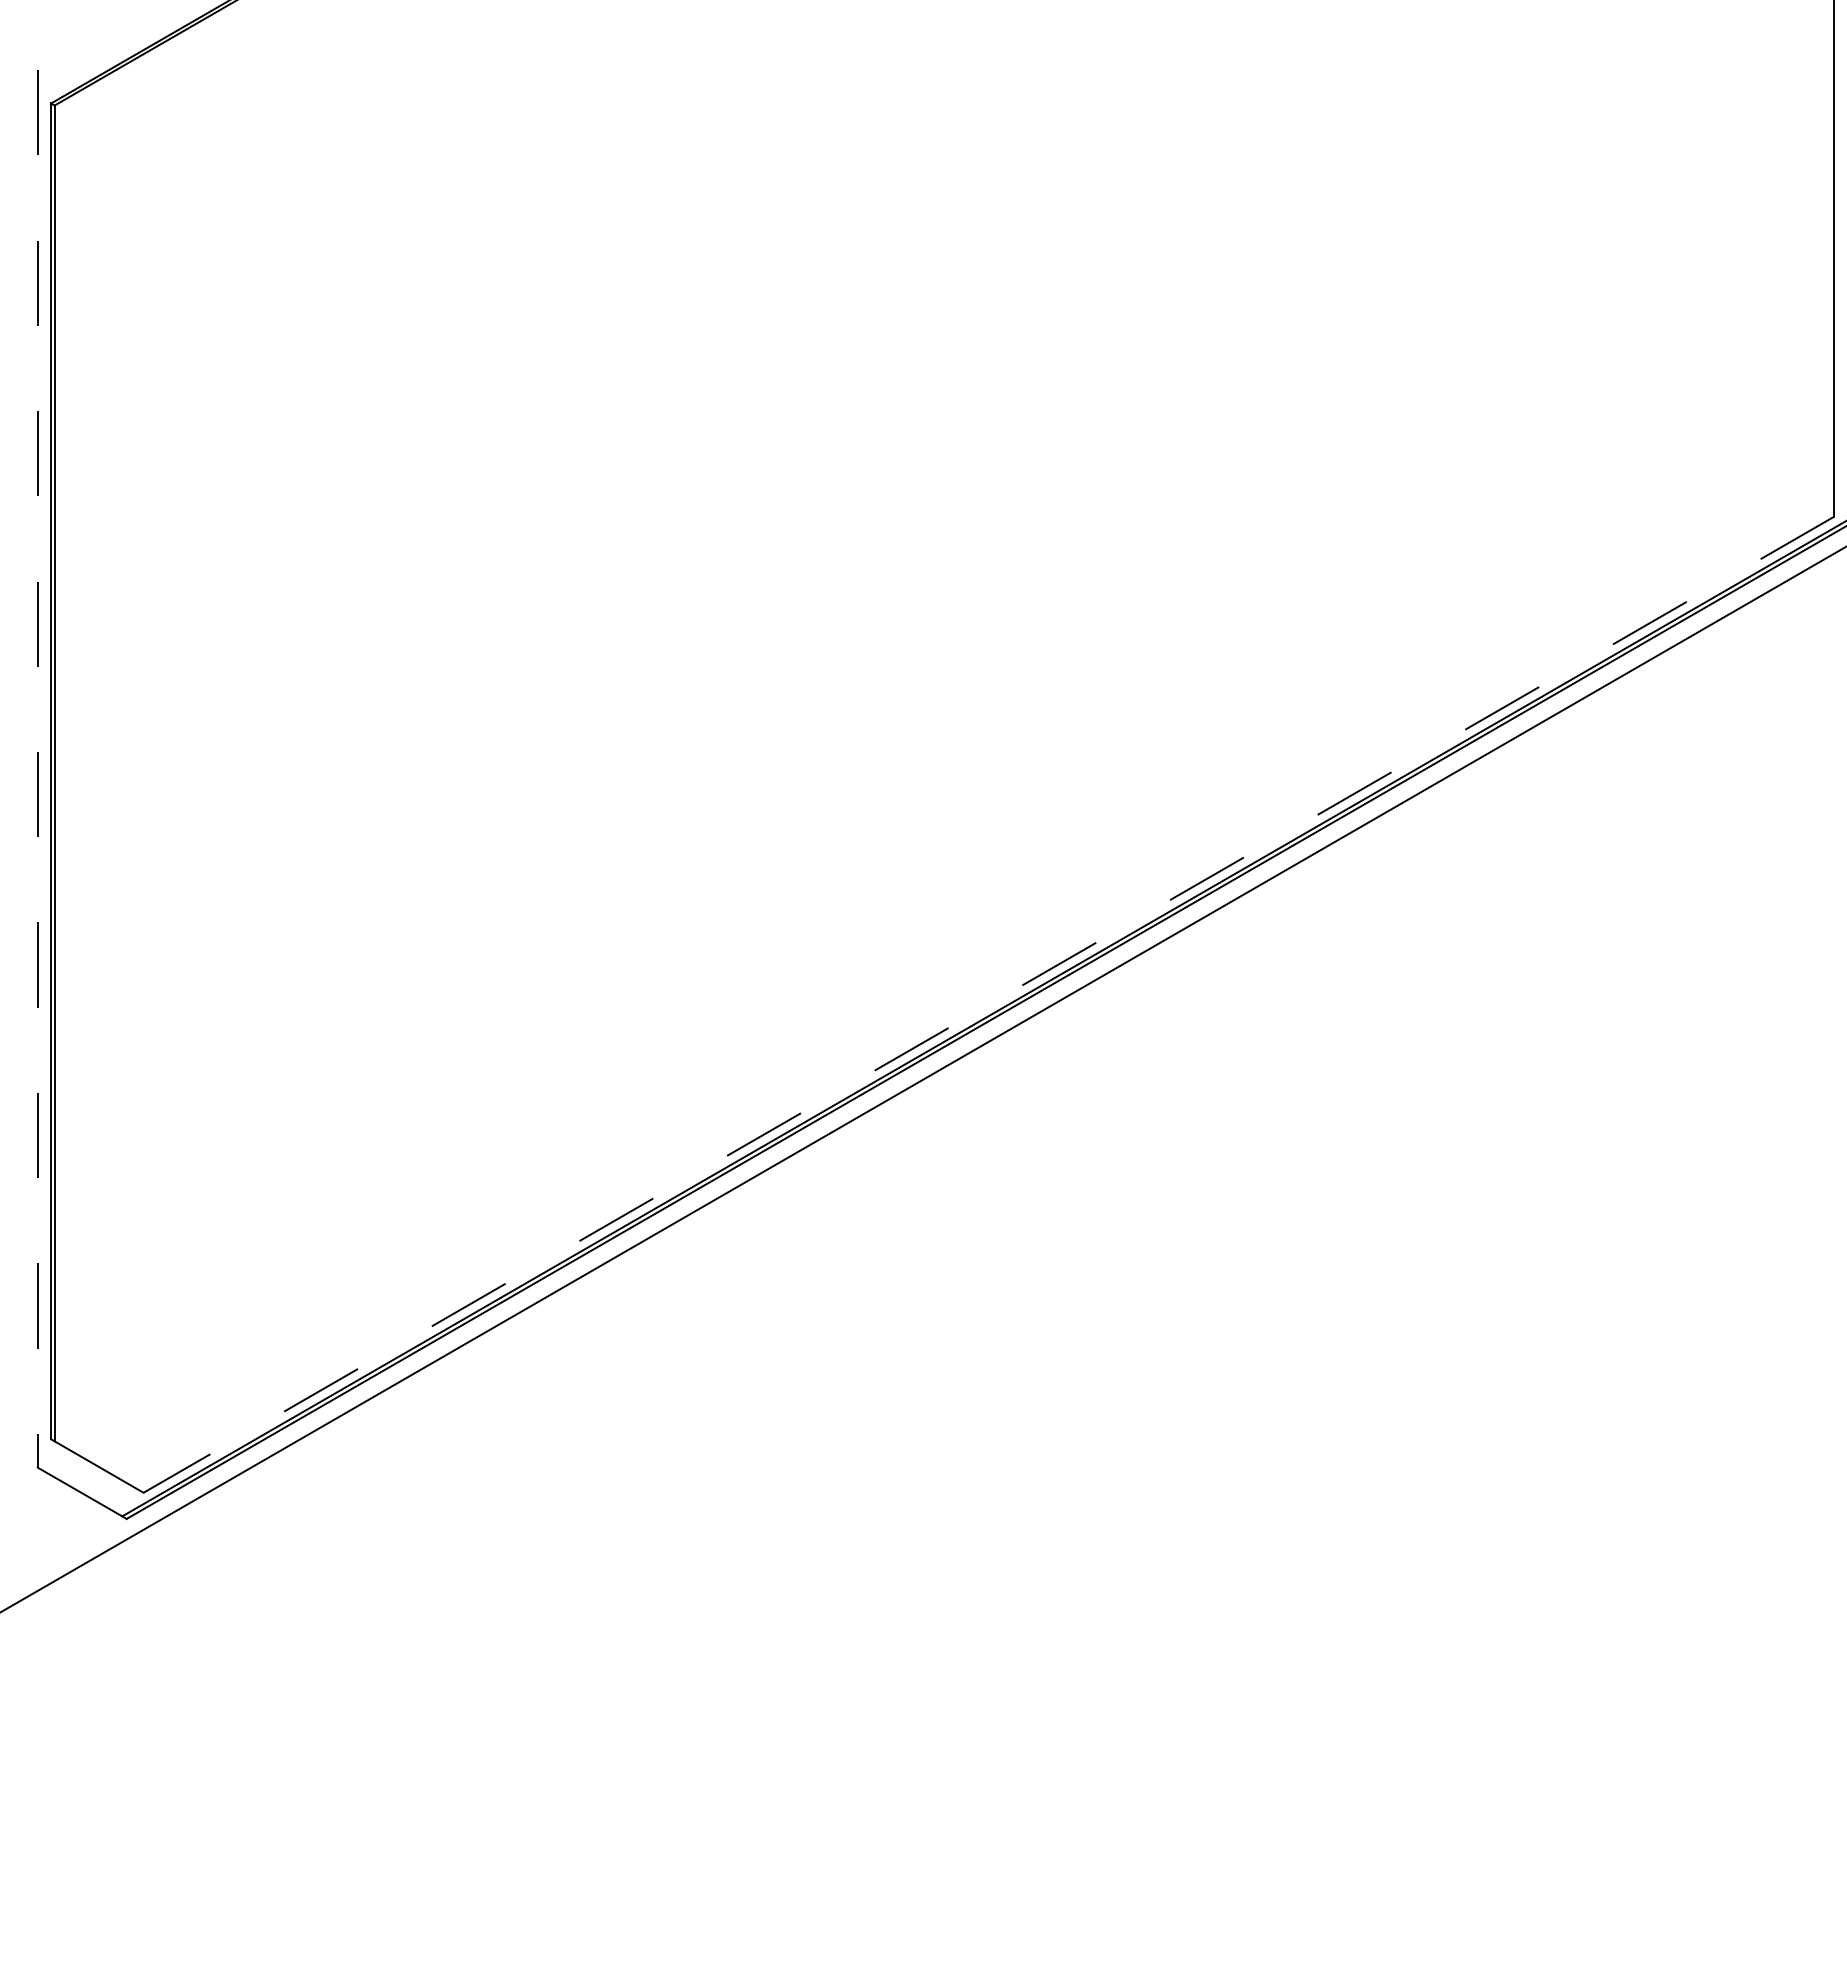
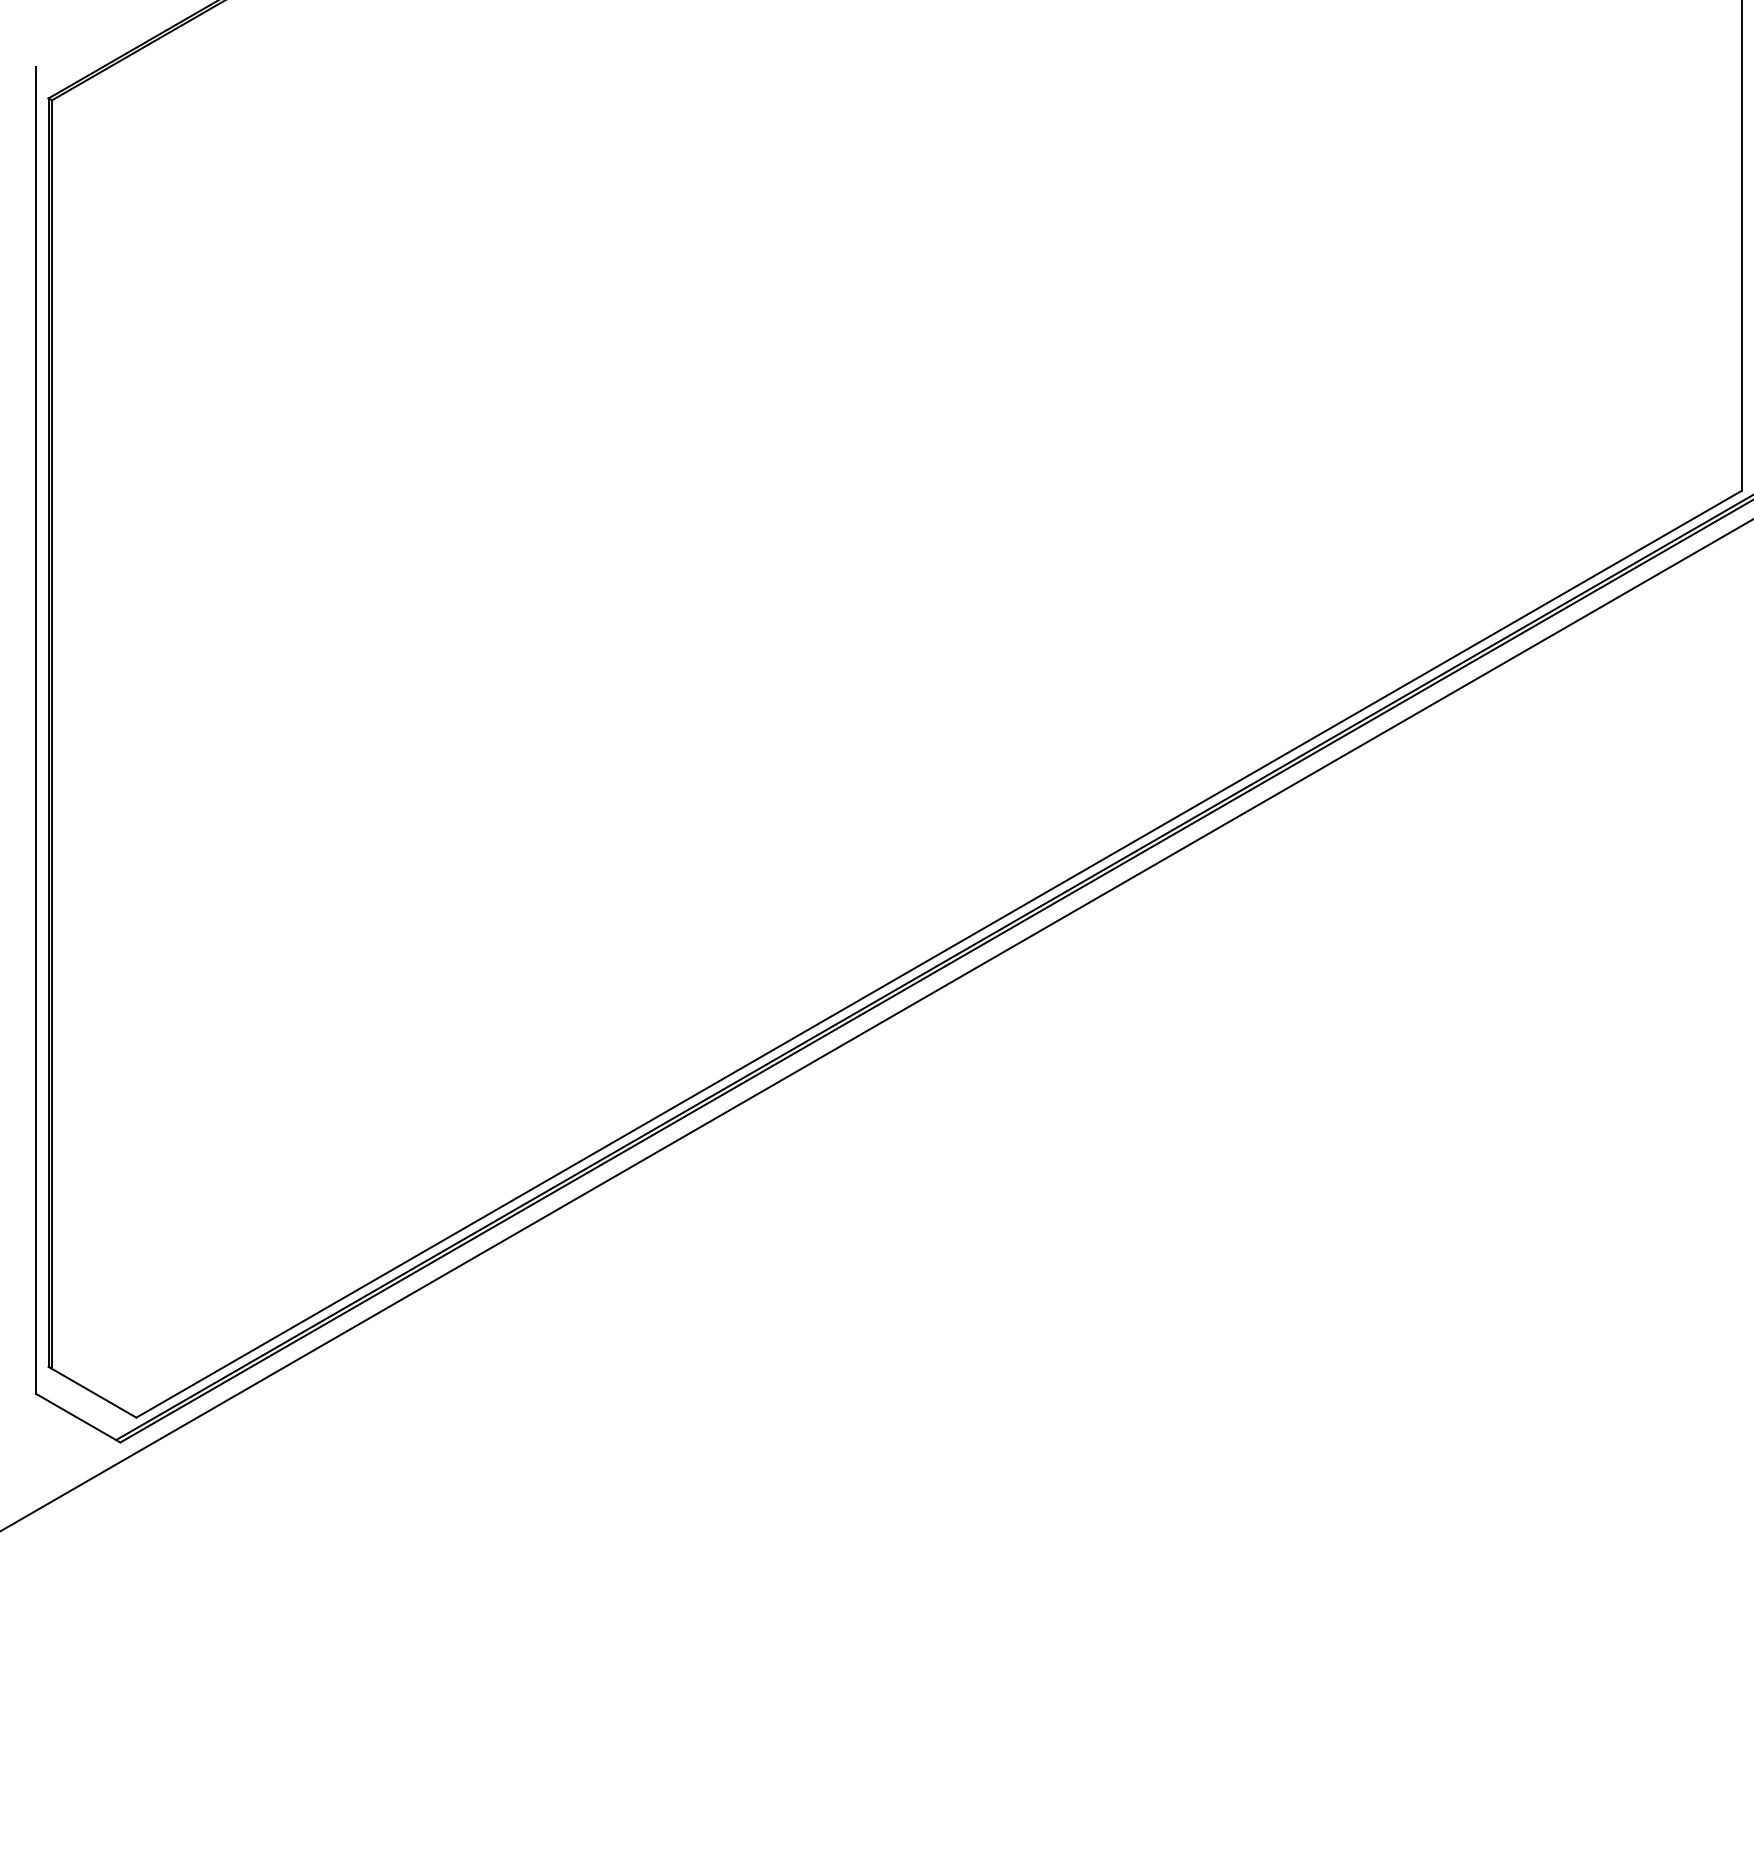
line: (37, 769) -> (35, 730), dashed -> solid
line: (989, 1005) -> (939, 954), dashed -> solid

